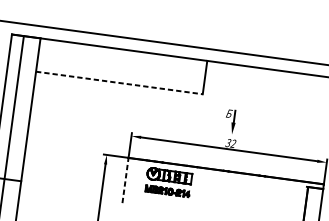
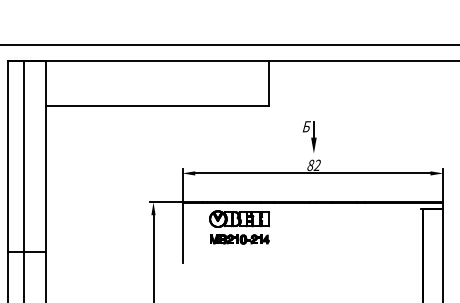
line: (119, 82) -> (157, 105), dashed -> solid
text: (228, 142) -> (310, 164), 32 -> 82
line: (125, 180) -> (182, 232), dashed -> solid

